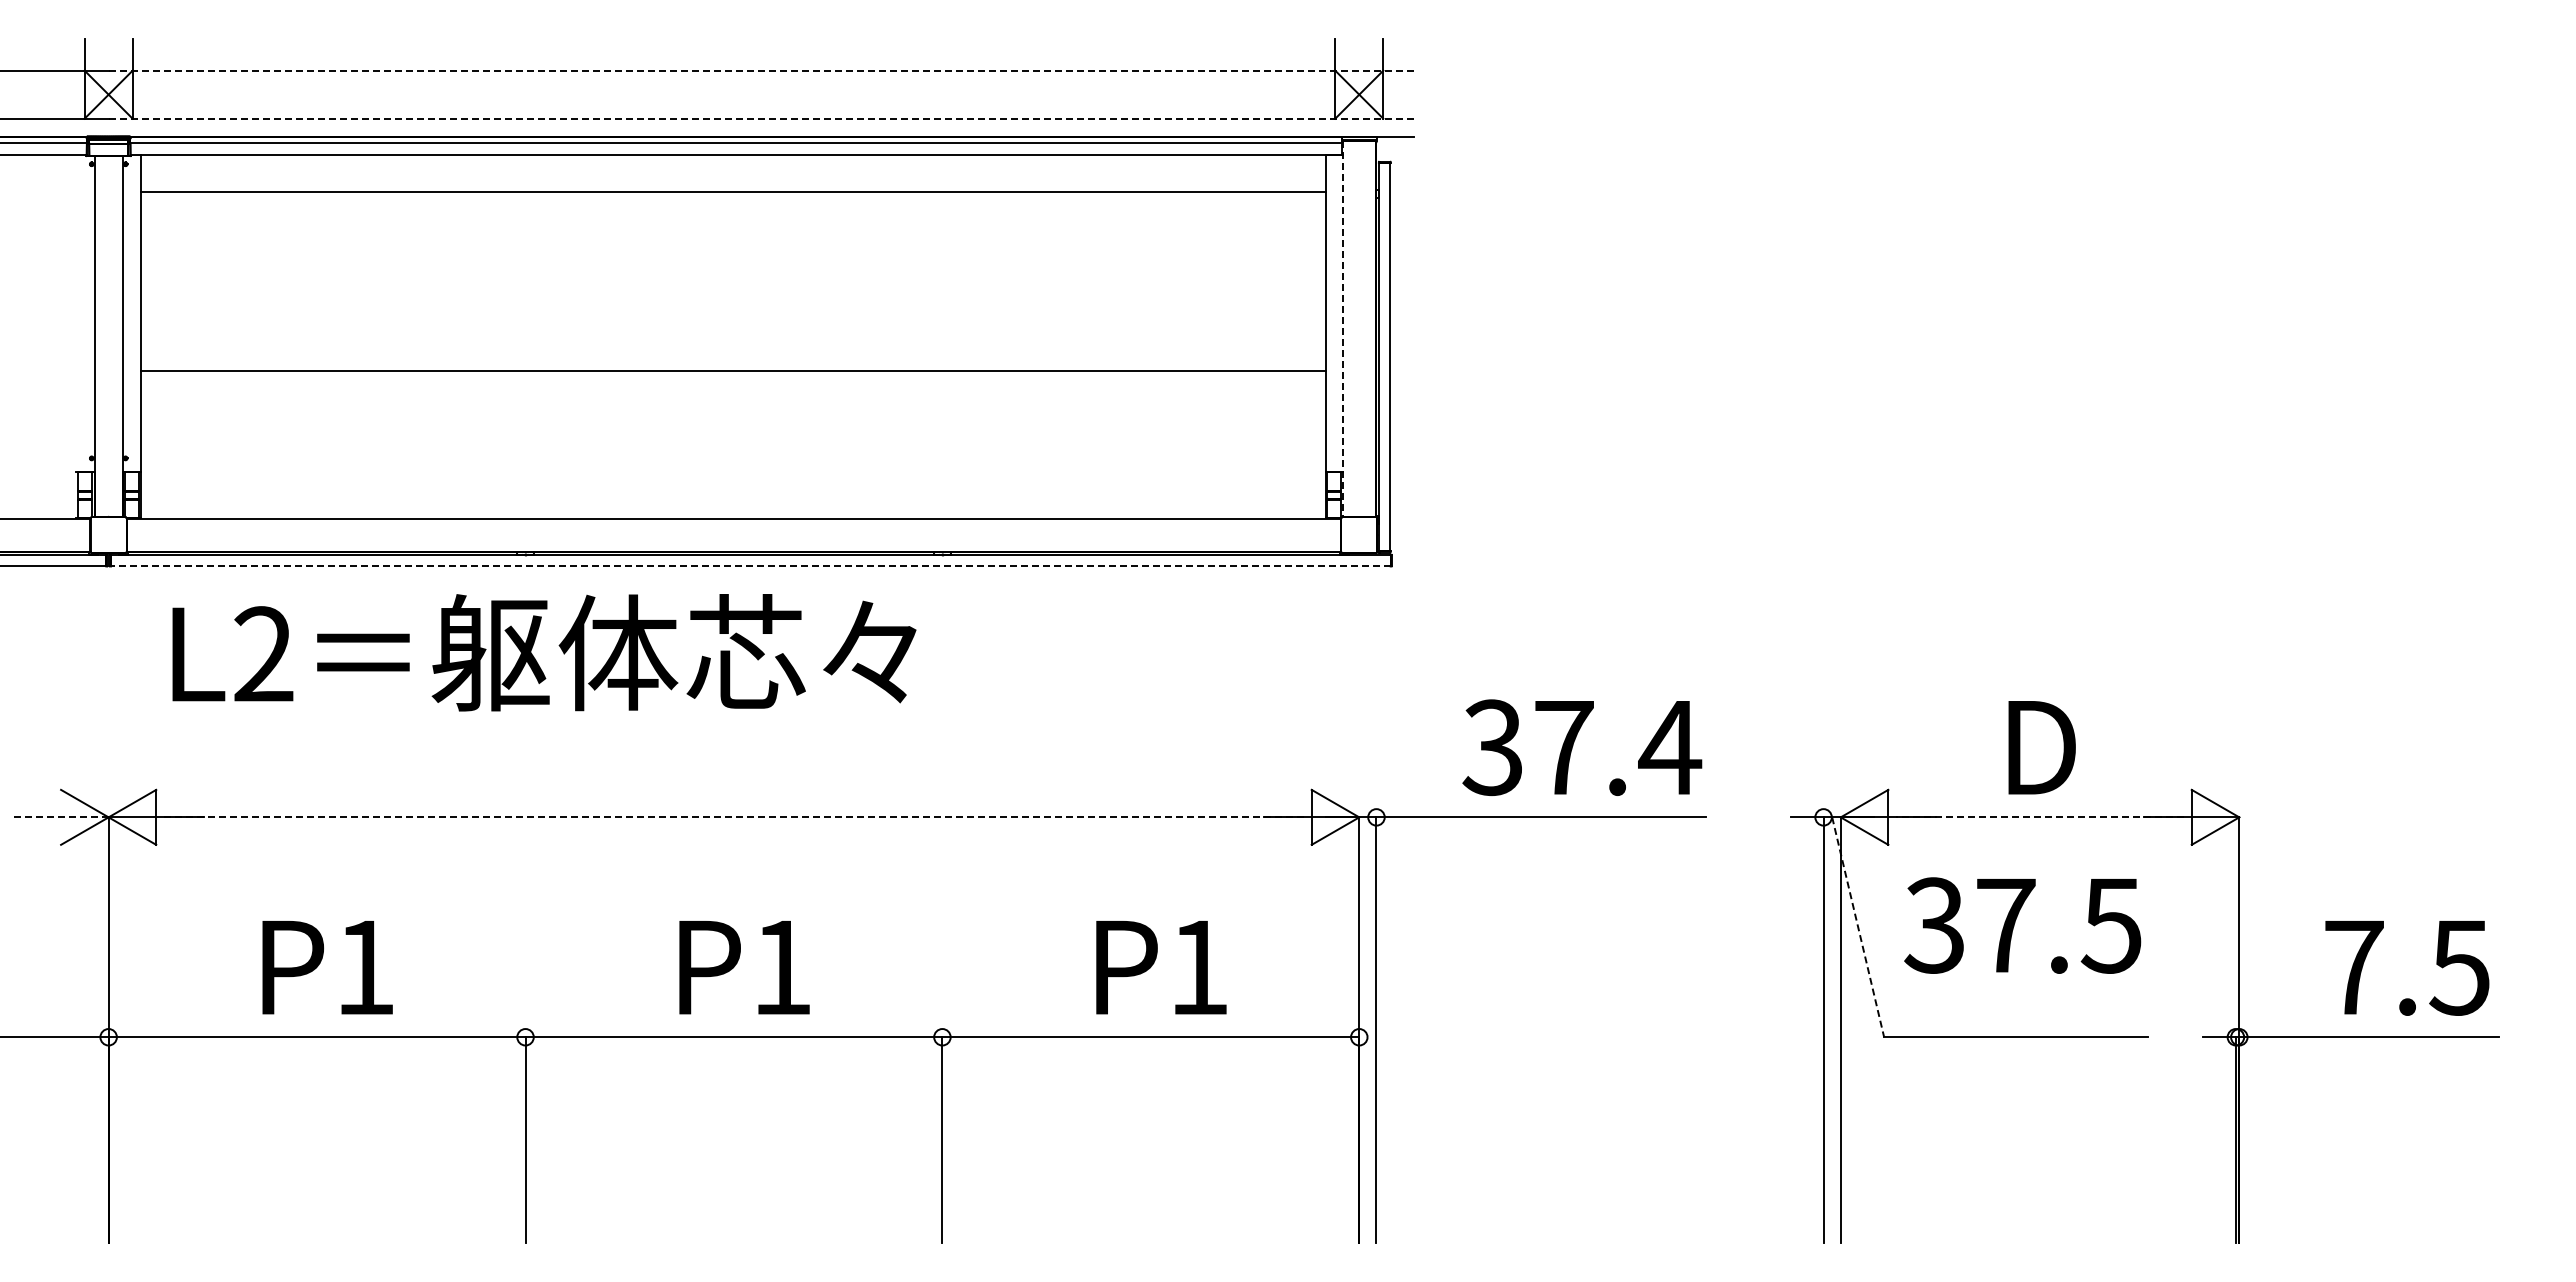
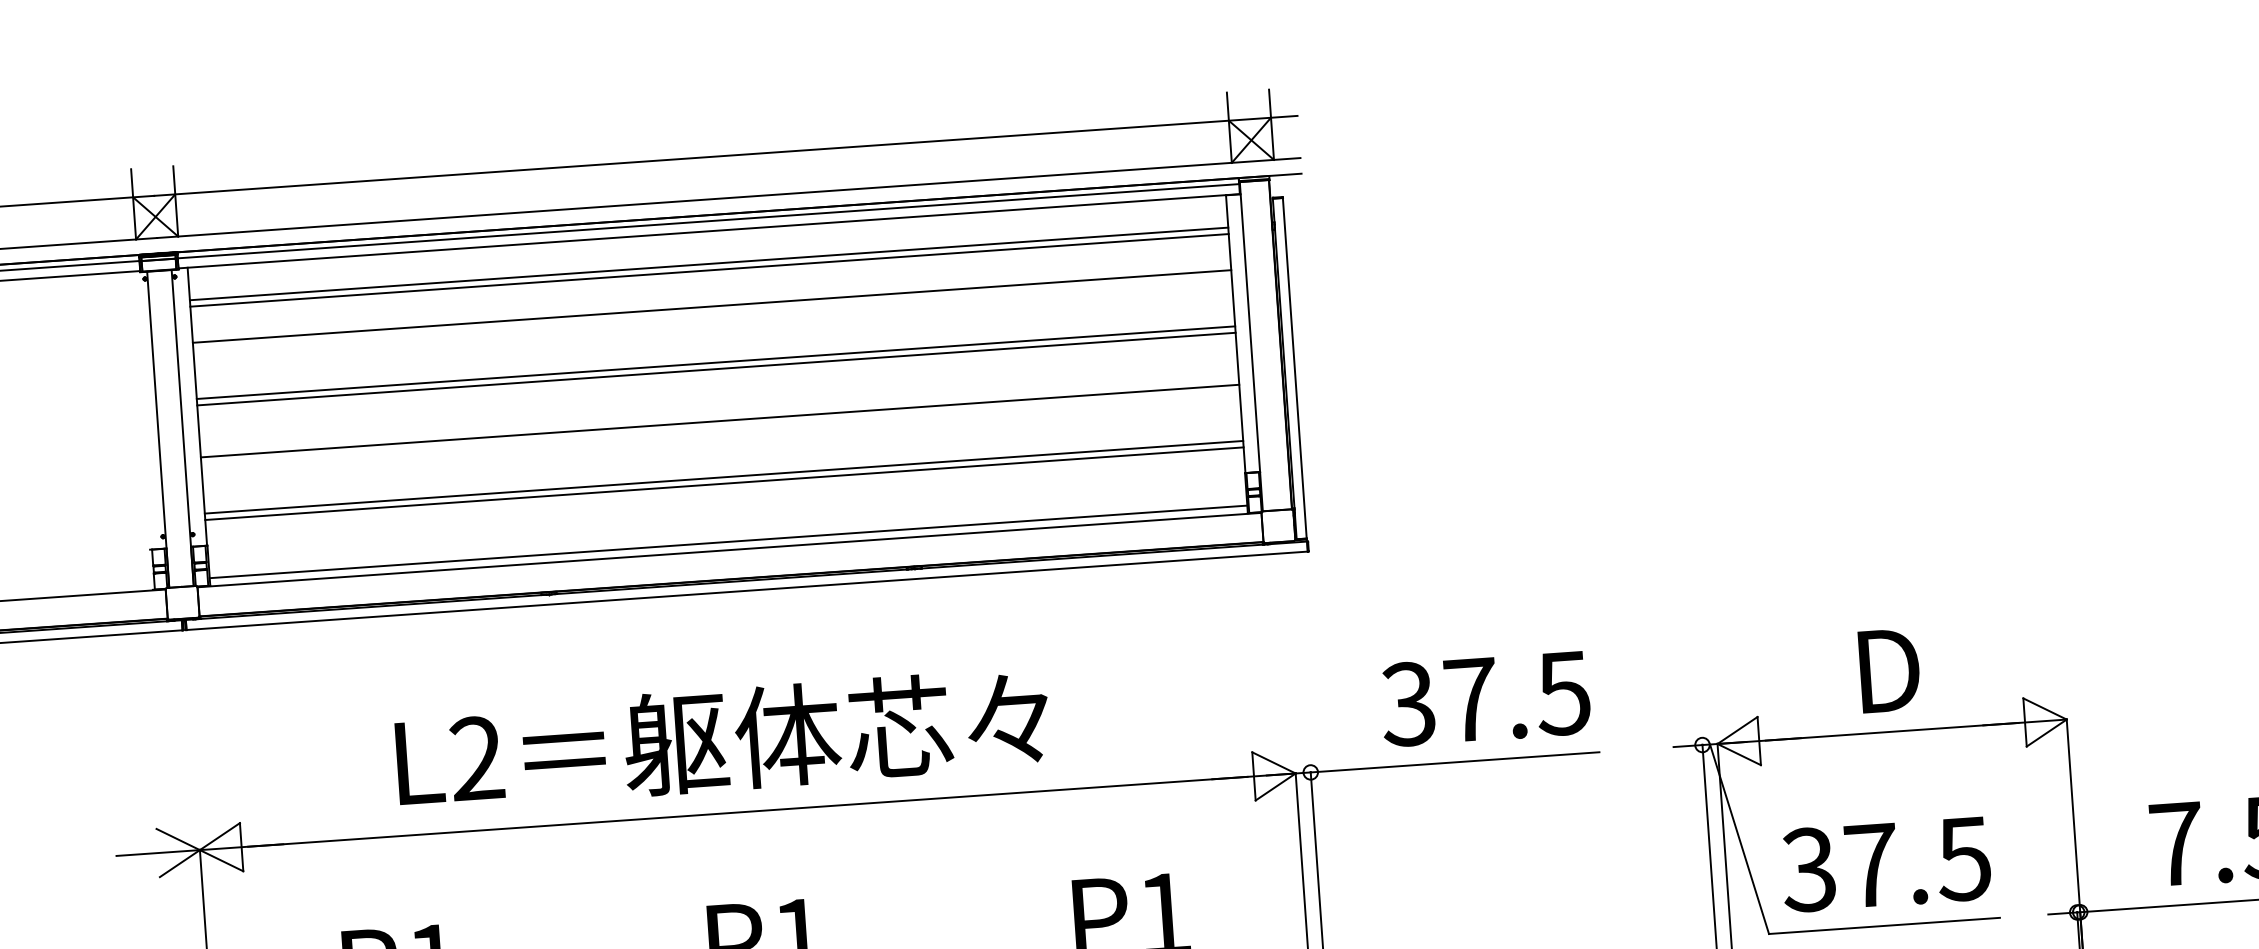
line: (760, 70) -> (725, 155), dashed -> solid
line: (760, 118) -> (728, 197), dashed -> solid
line: (733, 199) -> (709, 270), added
line: (733, 240) -> (712, 306), added
line: (733, 304) -> (715, 362), added
line: (733, 312) -> (716, 369), added
line: (1342, 329) -> (1251, 347), dashed -> solid
line: (733, 435) -> (724, 477), added
line: (733, 442) -> (724, 483), added
line: (733, 509) -> (728, 542), added
line: (750, 566) -> (746, 590), dashed -> solid
text: (544, 652) -> (722, 739), moved
text: (1670, 748) -> (1564, 694), 37.4 -> 37.5
line: (61, 817) -> (158, 853), dashed -> solid
line: (733, 817) -> (747, 811), dashed -> solid
line: (2039, 817) -> (1891, 731), dashed -> solid
text: (2022, 925) -> (1885, 864), moved
line: (1858, 927) -> (1739, 839), dashed -> solid

